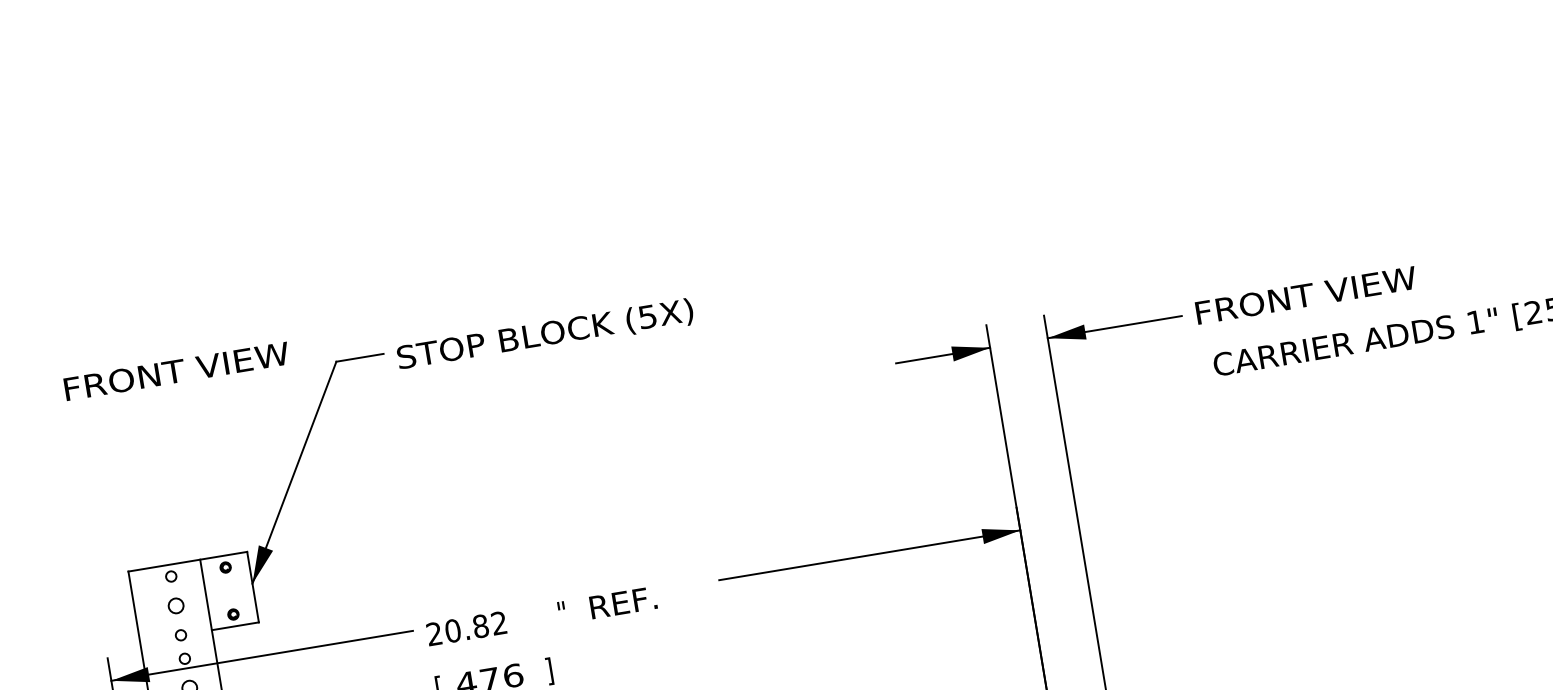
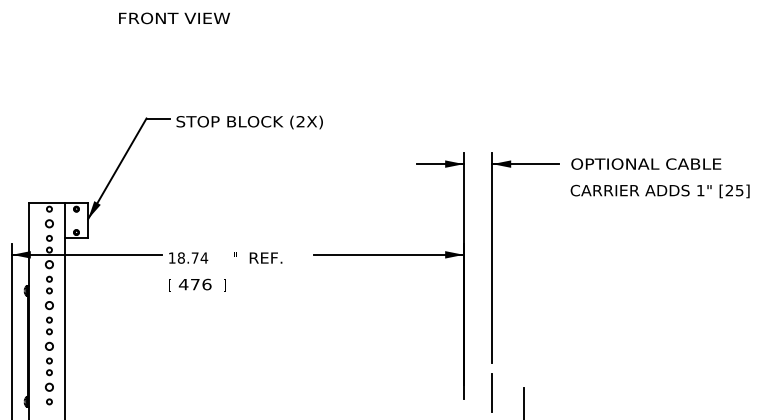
text: (1351, 286) -> (643, 163), FRONT VIEW -> OPTIONAL CABLE
text: (647, 316) -> (300, 121), (5X) -> (2X)
text: (176, 371) -> (174, 18), moved
text: (467, 627) -> (188, 257), 20.82 -> 18.74

